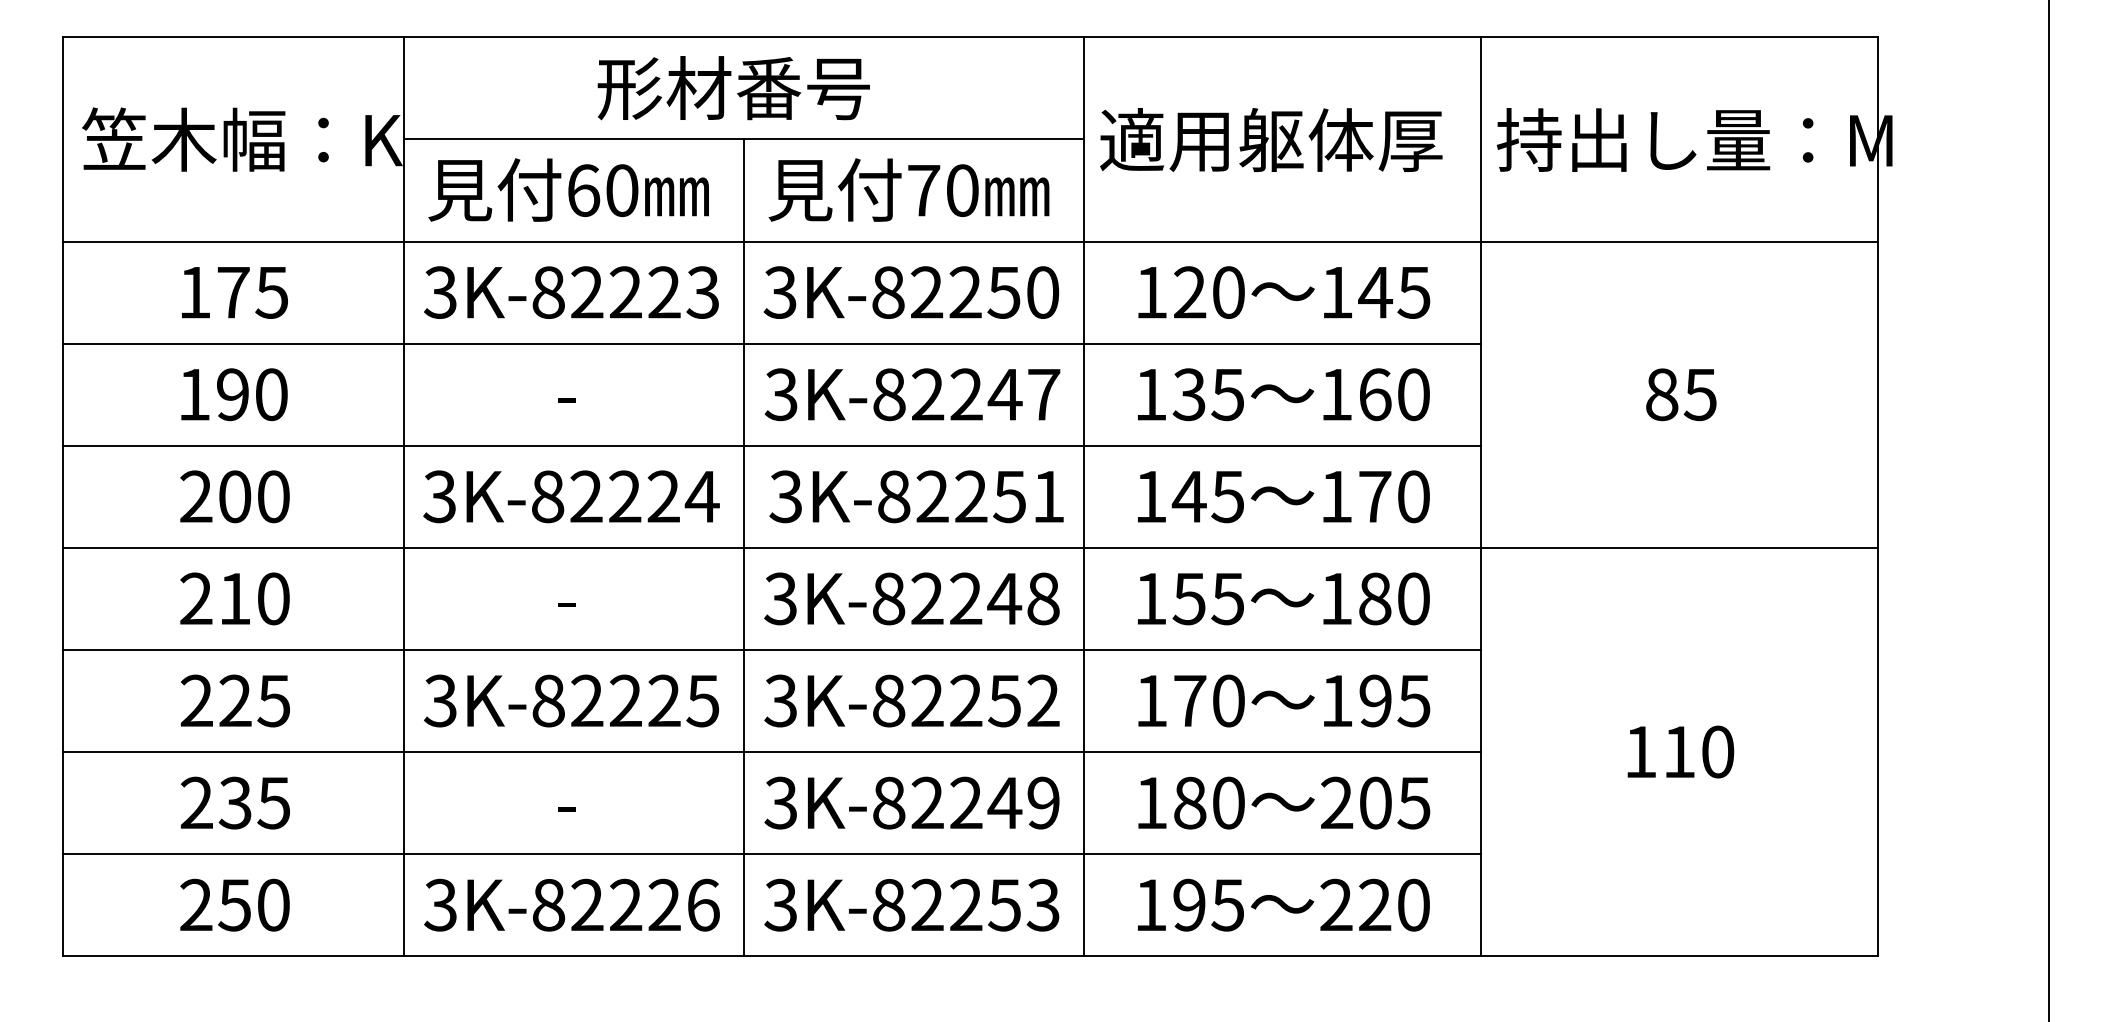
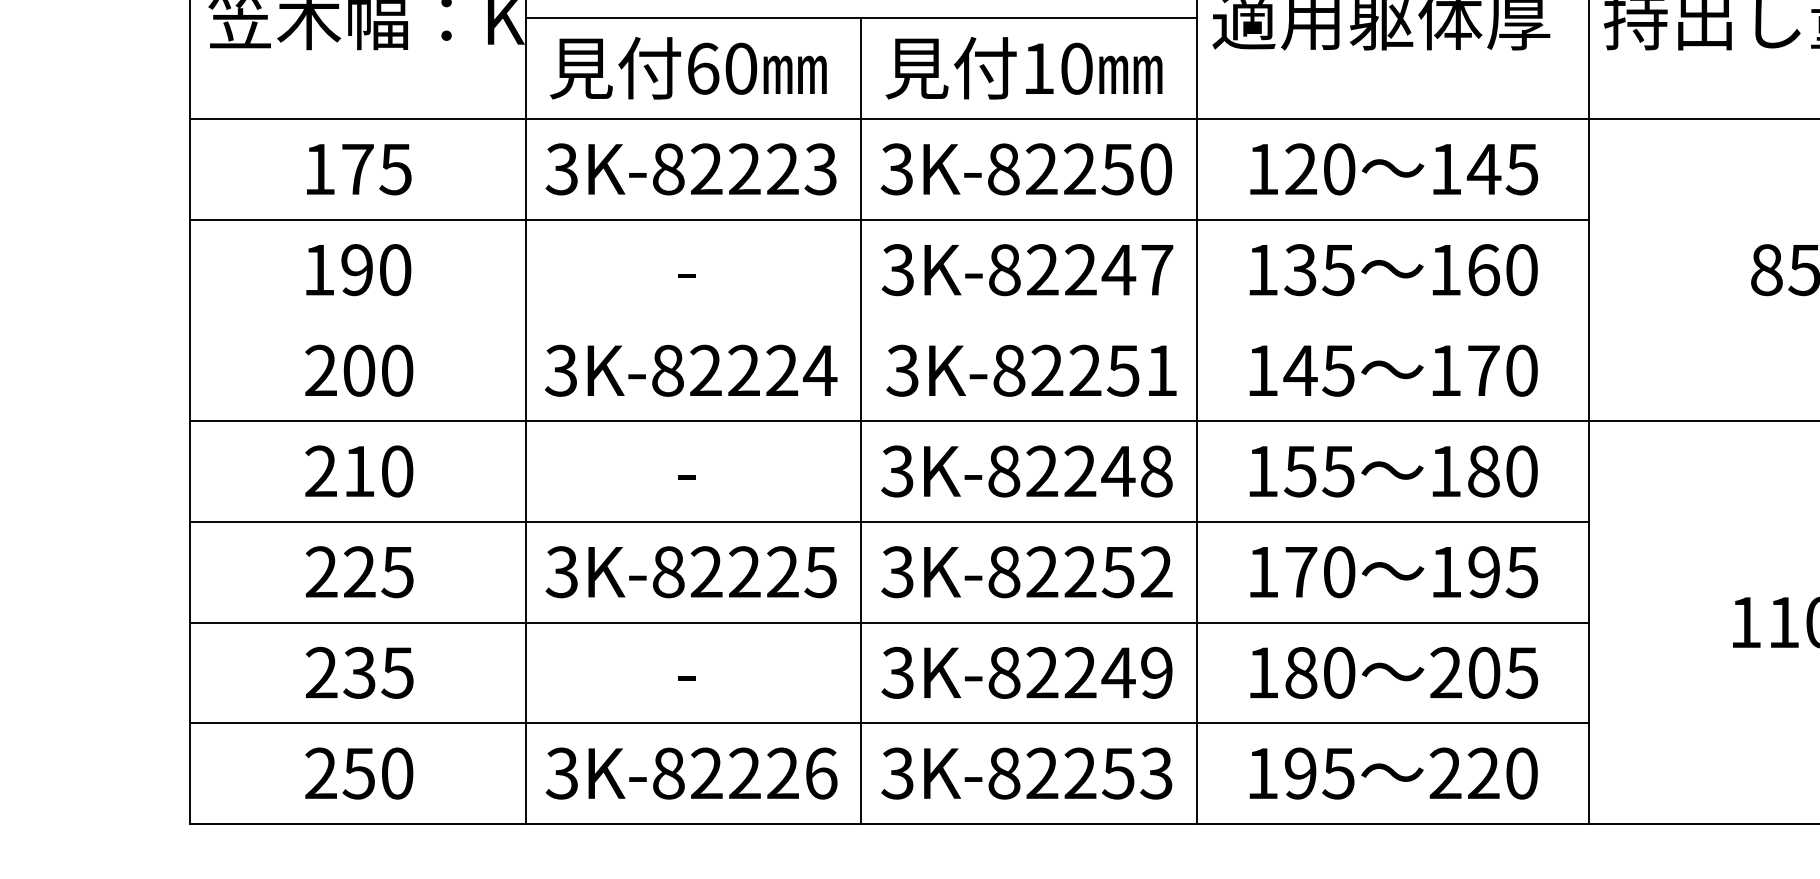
text: (924, 190) -> (1039, 68), 70 -> 10
line: (772, 445) -> (889, 320), removed

